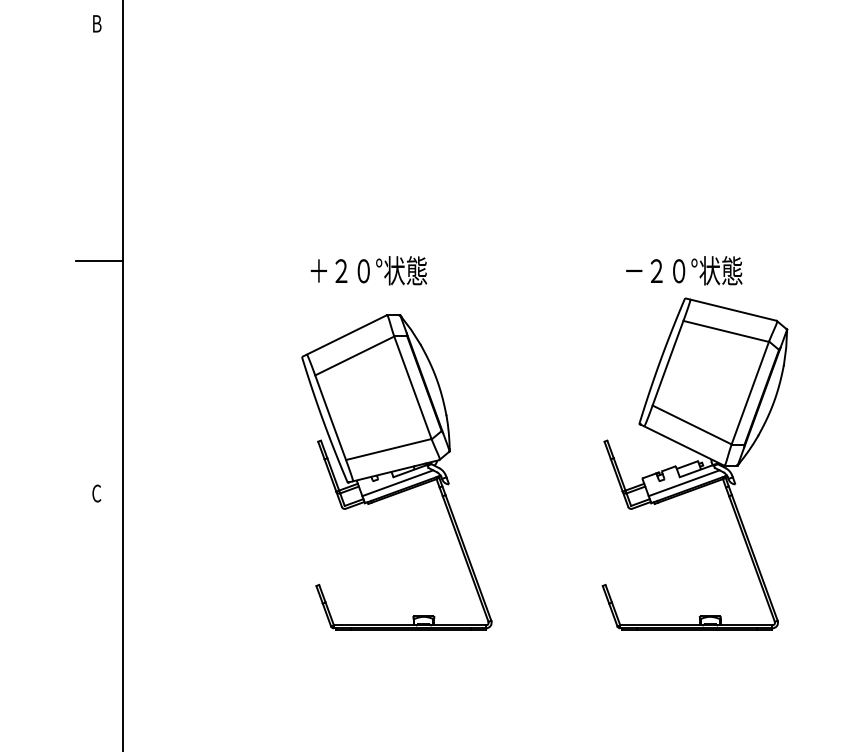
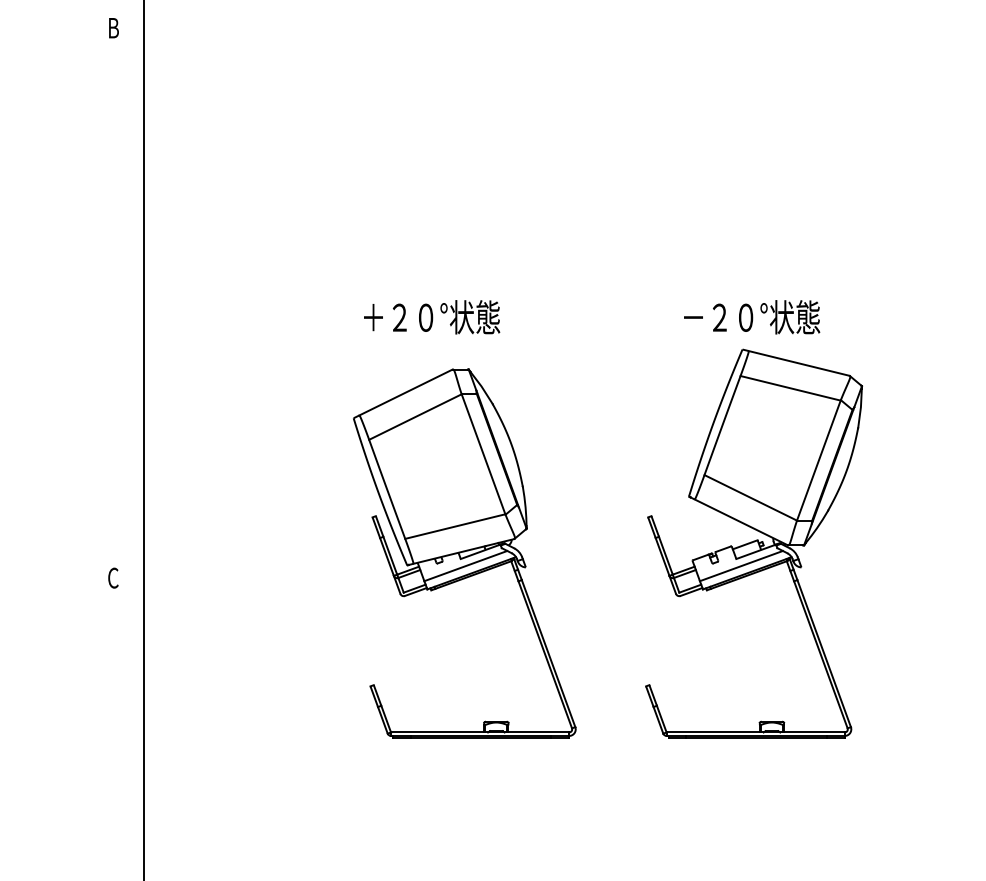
line: (98, 261) -> (115, 306), removed
text: (684, 270) -> (752, 316), moved
part: (694, 463) -> (753, 542), moved

